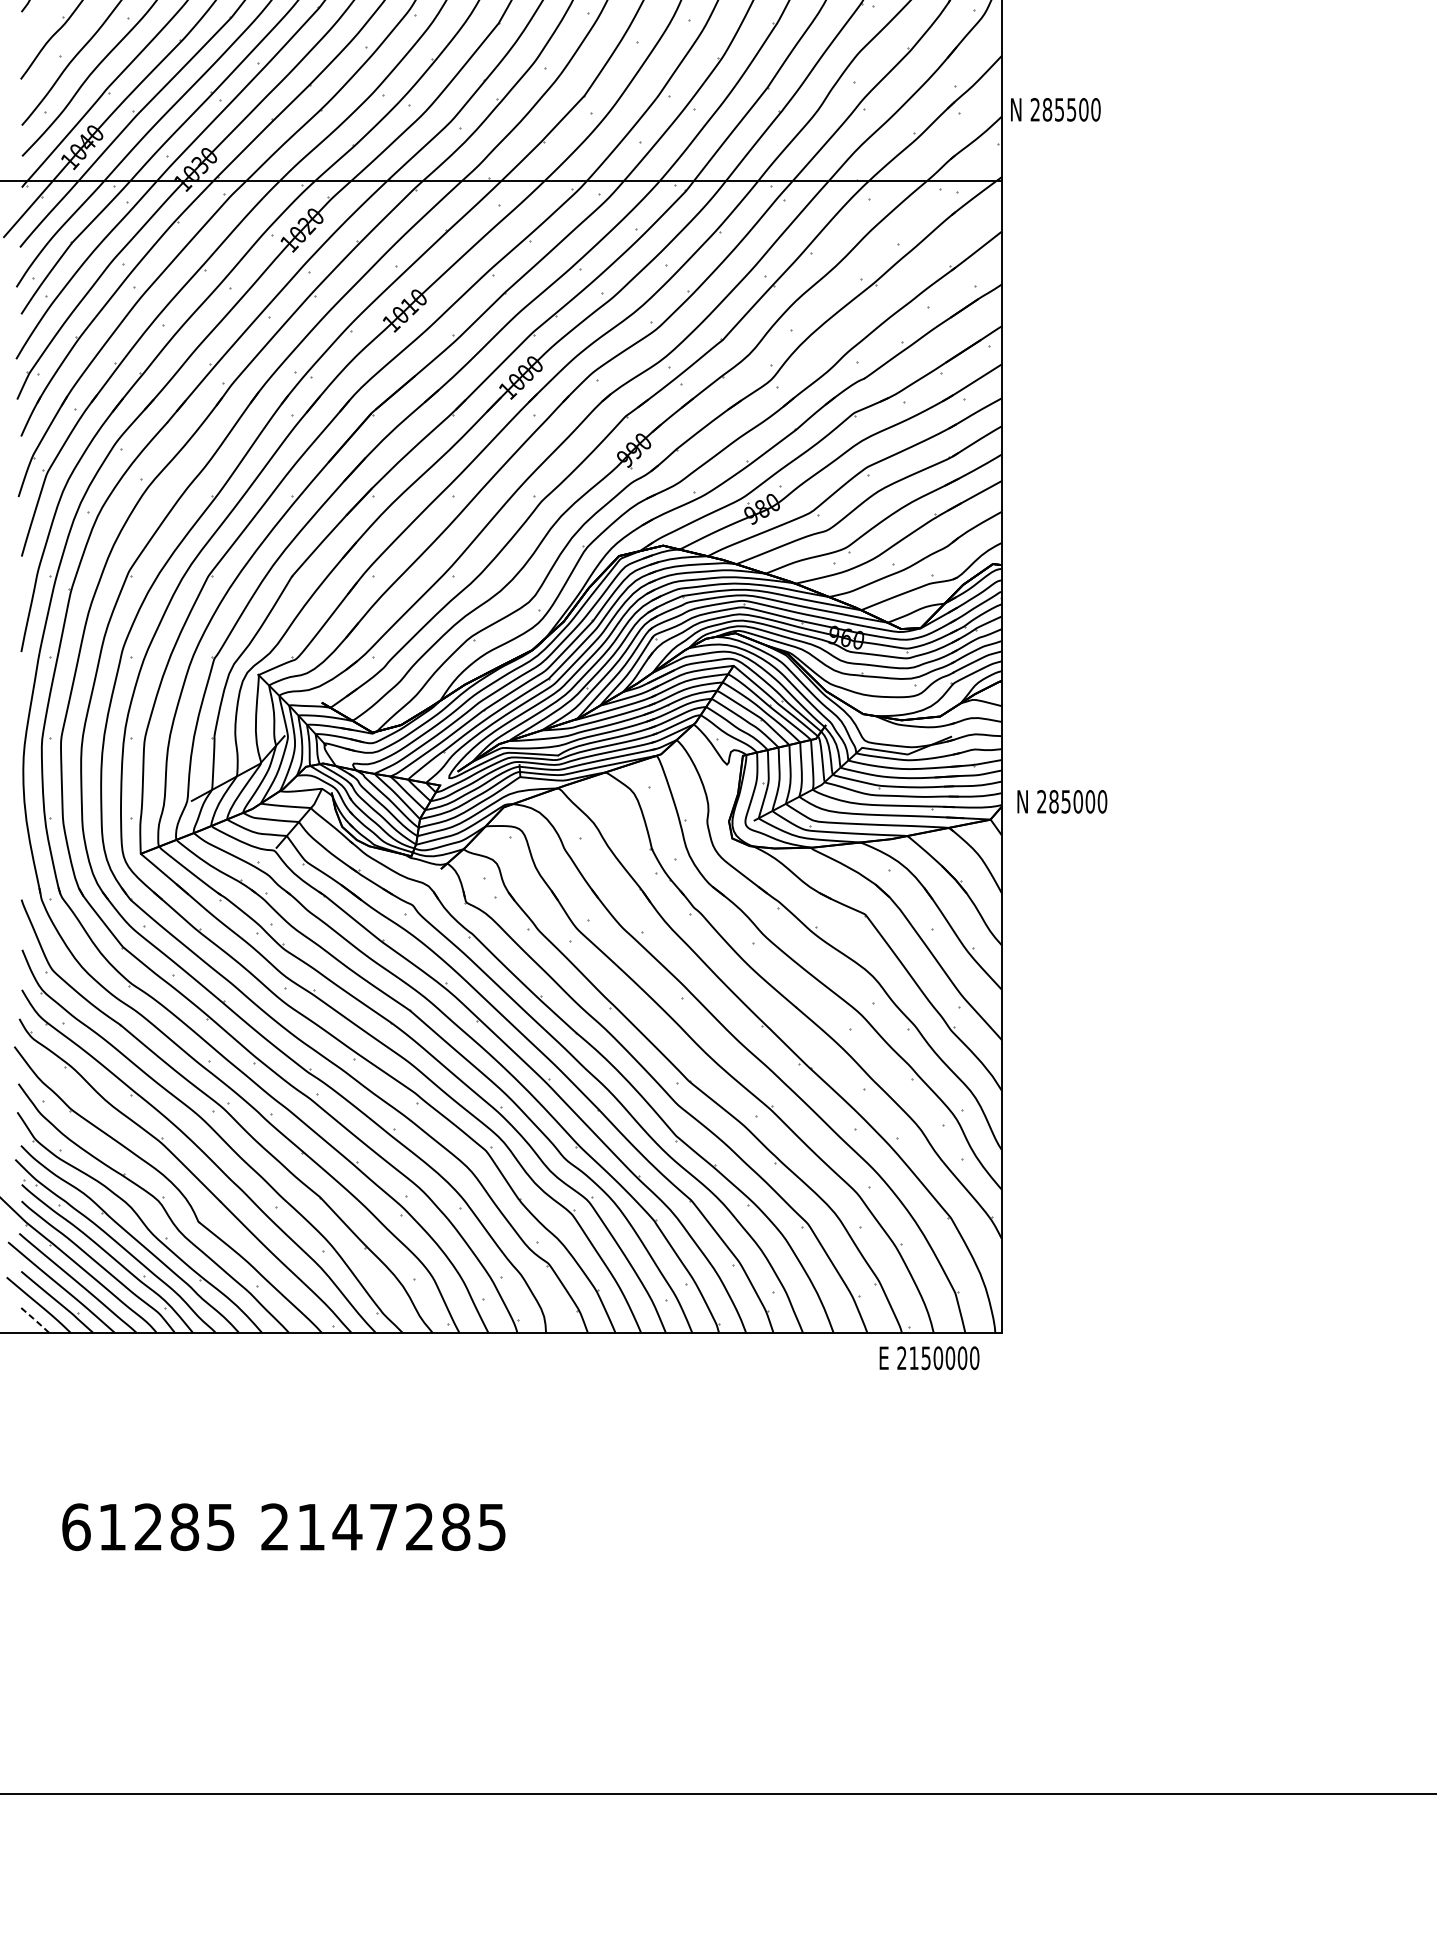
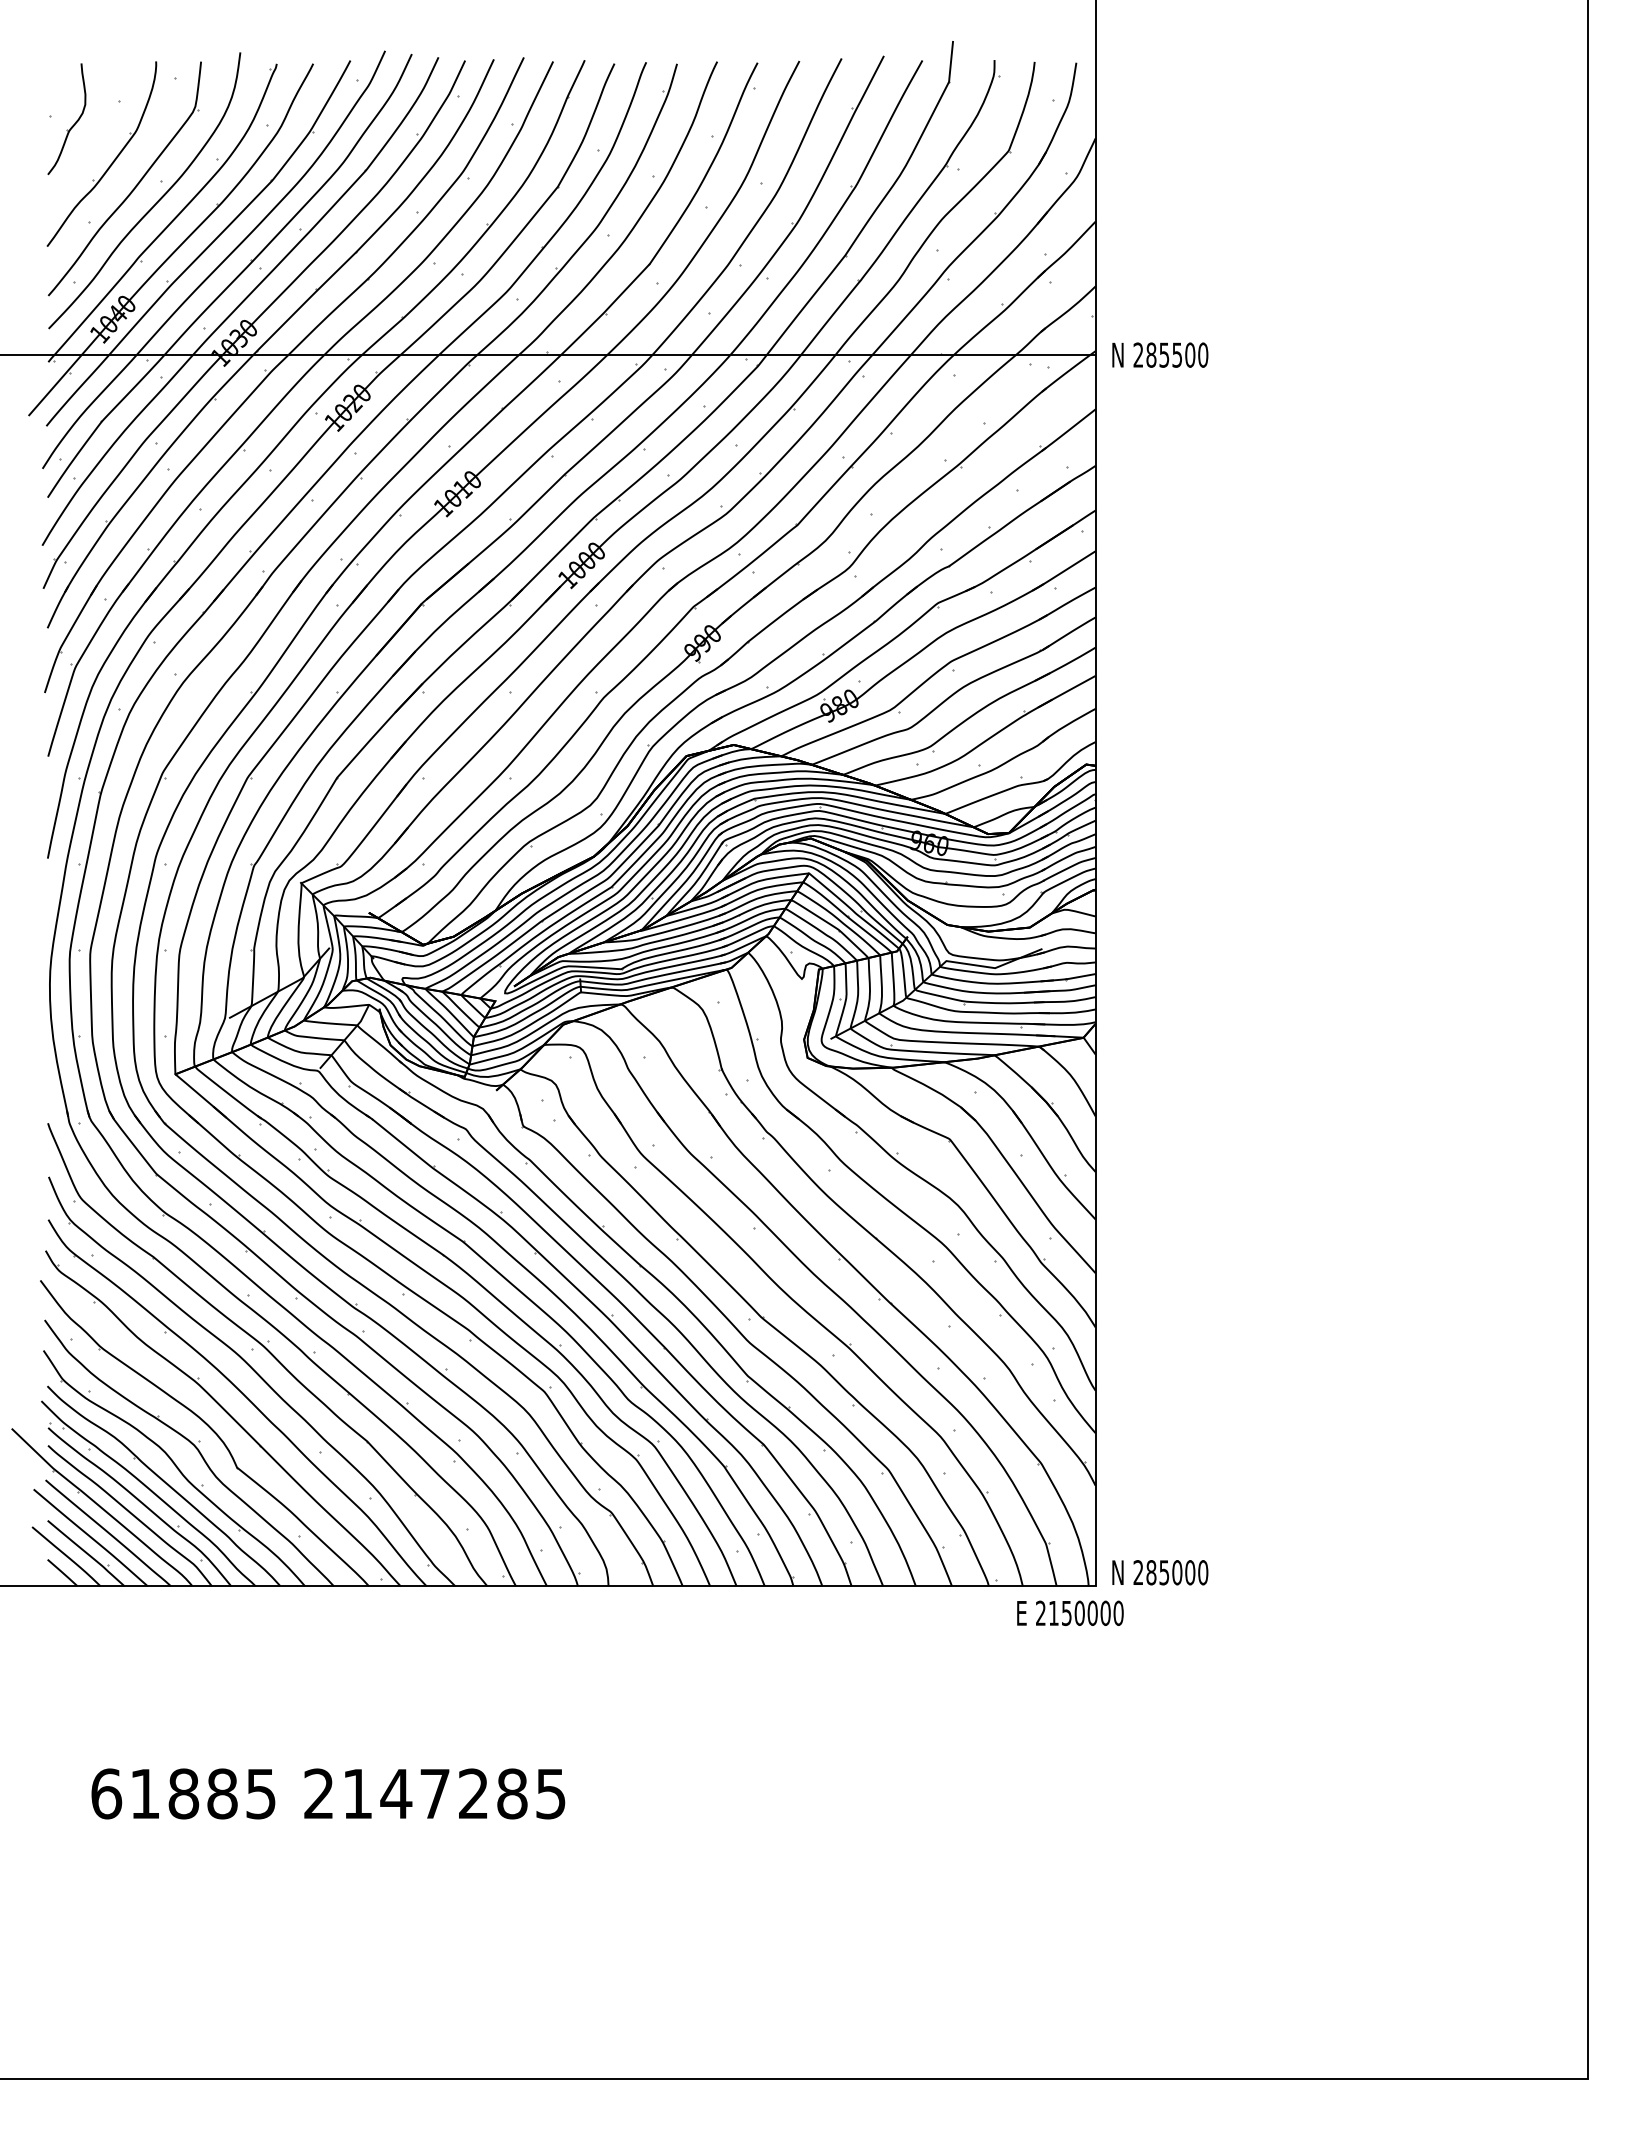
text: (1055, 109) -> (1160, 354), moved
text: (1062, 801) -> (1160, 1572), moved
line: (35, 1319) -> (62, 1572), dashed -> solid
text: (929, 1357) -> (1070, 1612), moved
text: (148, 1526) -> (183, 1793), 61285 -> 61885

